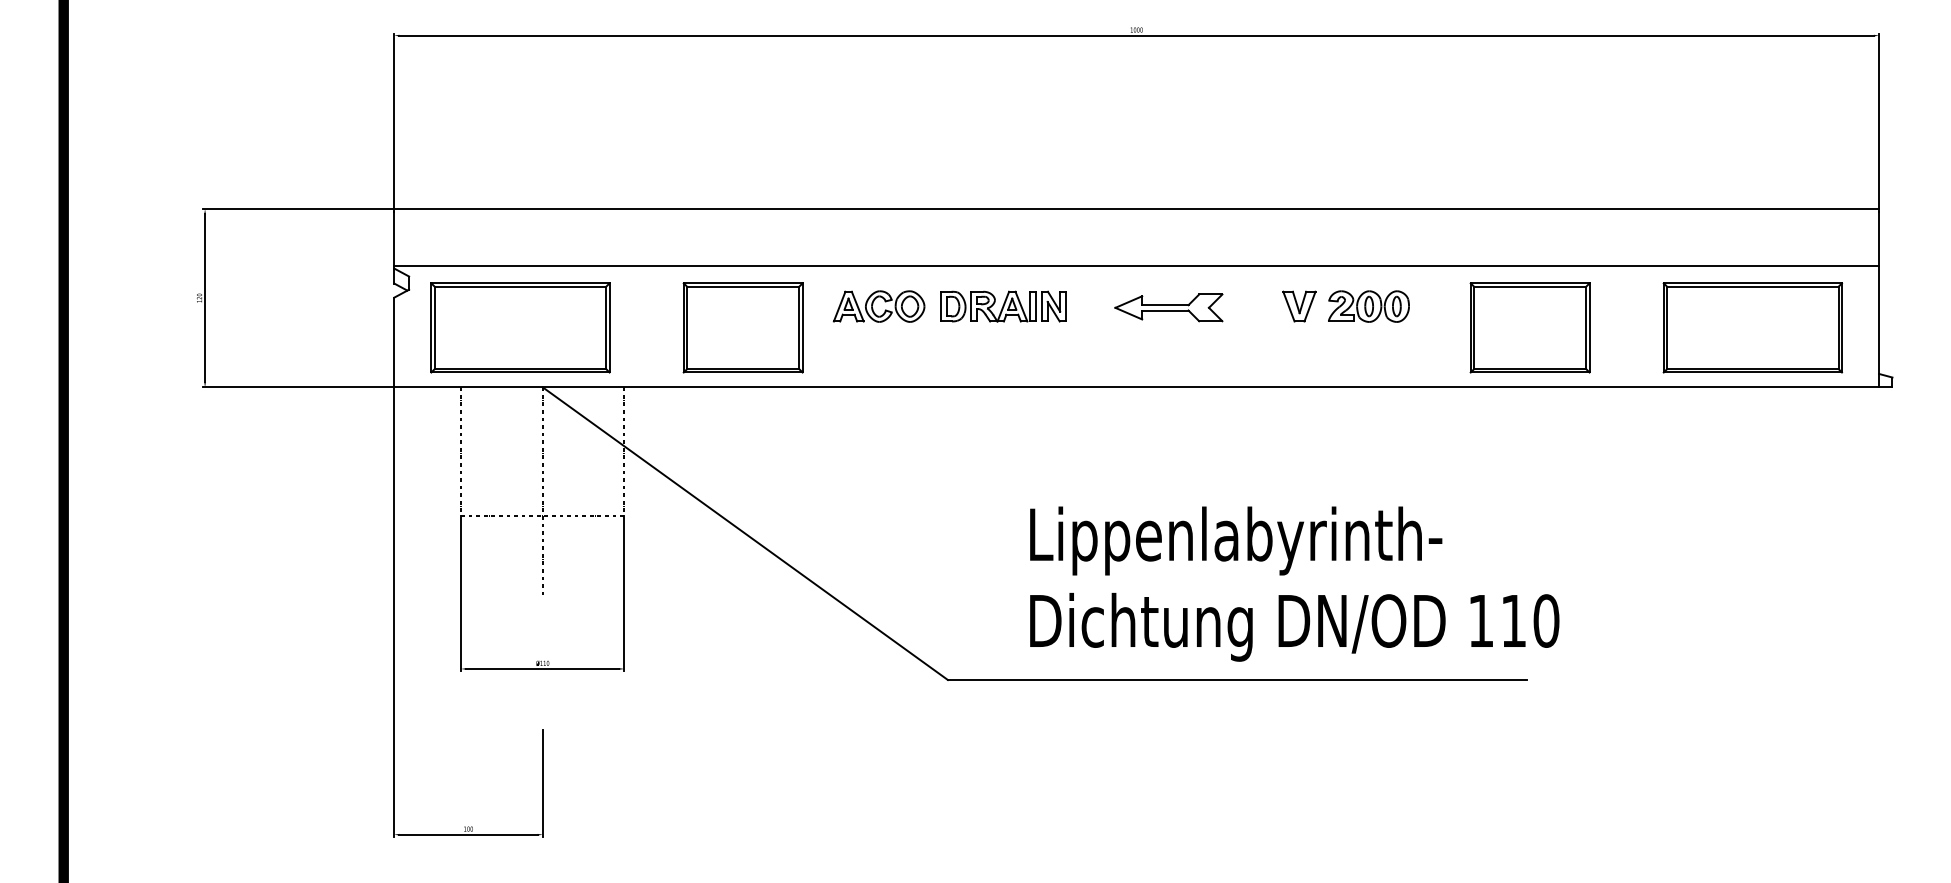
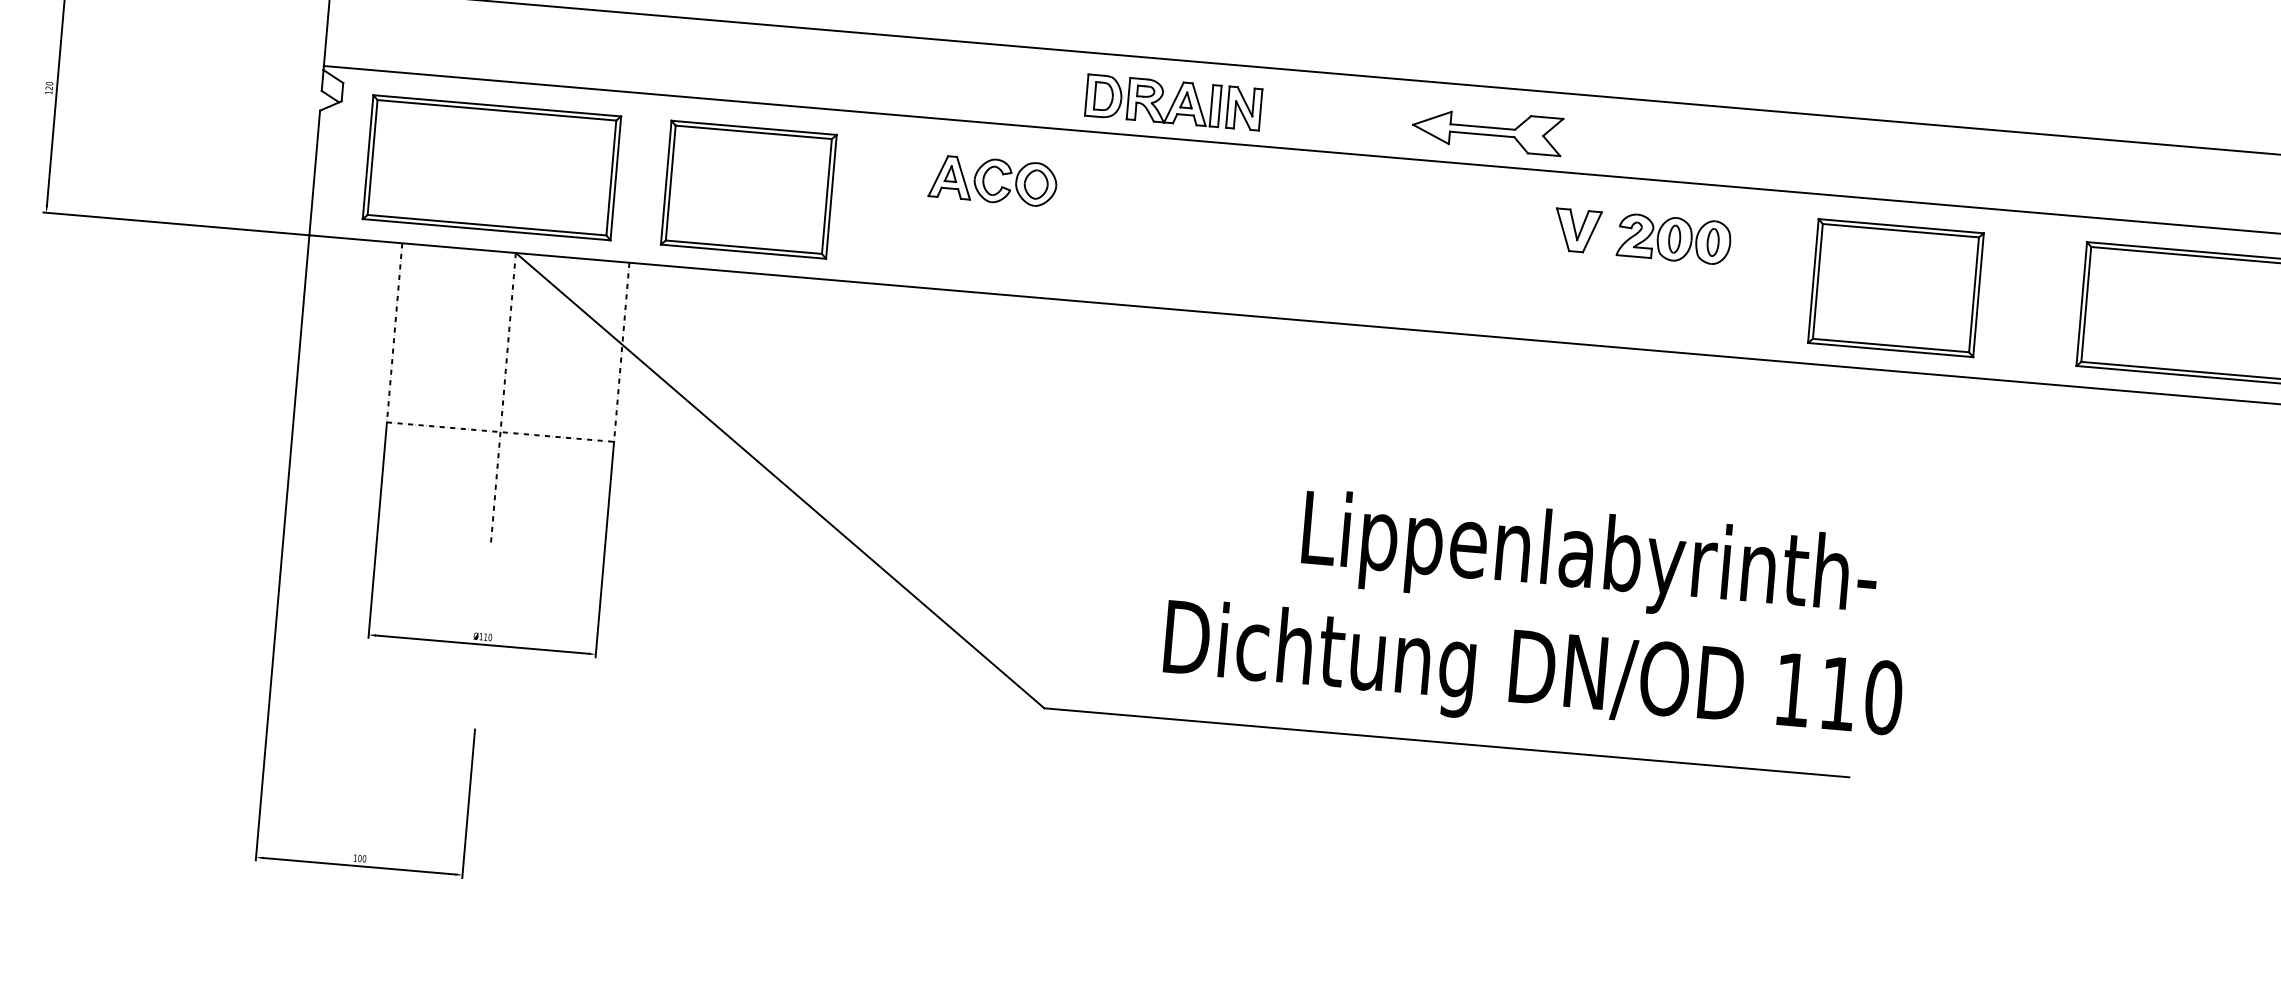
part: (1003, 306) -> (1174, 102), moved
part: (1168, 307) -> (1486, 130), moved
part: (742, 327) -> (747, 189), moved
text: (1236, 540) -> (1590, 559), moved

